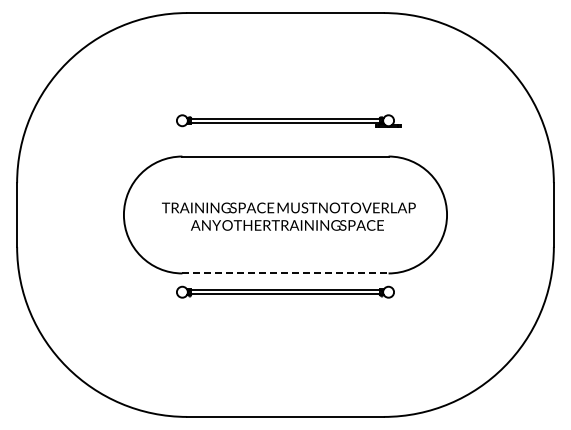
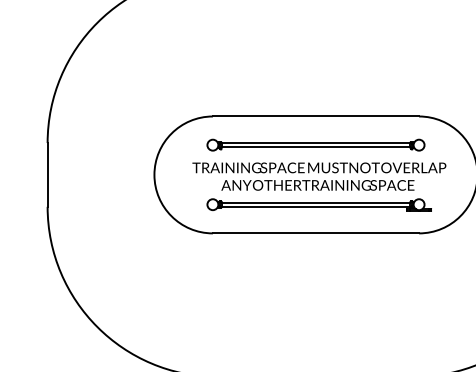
part: (288, 120) -> (319, 204), moved
line: (285, 273) -> (316, 233), dashed -> solid
part: (285, 291) -> (316, 144), moved

